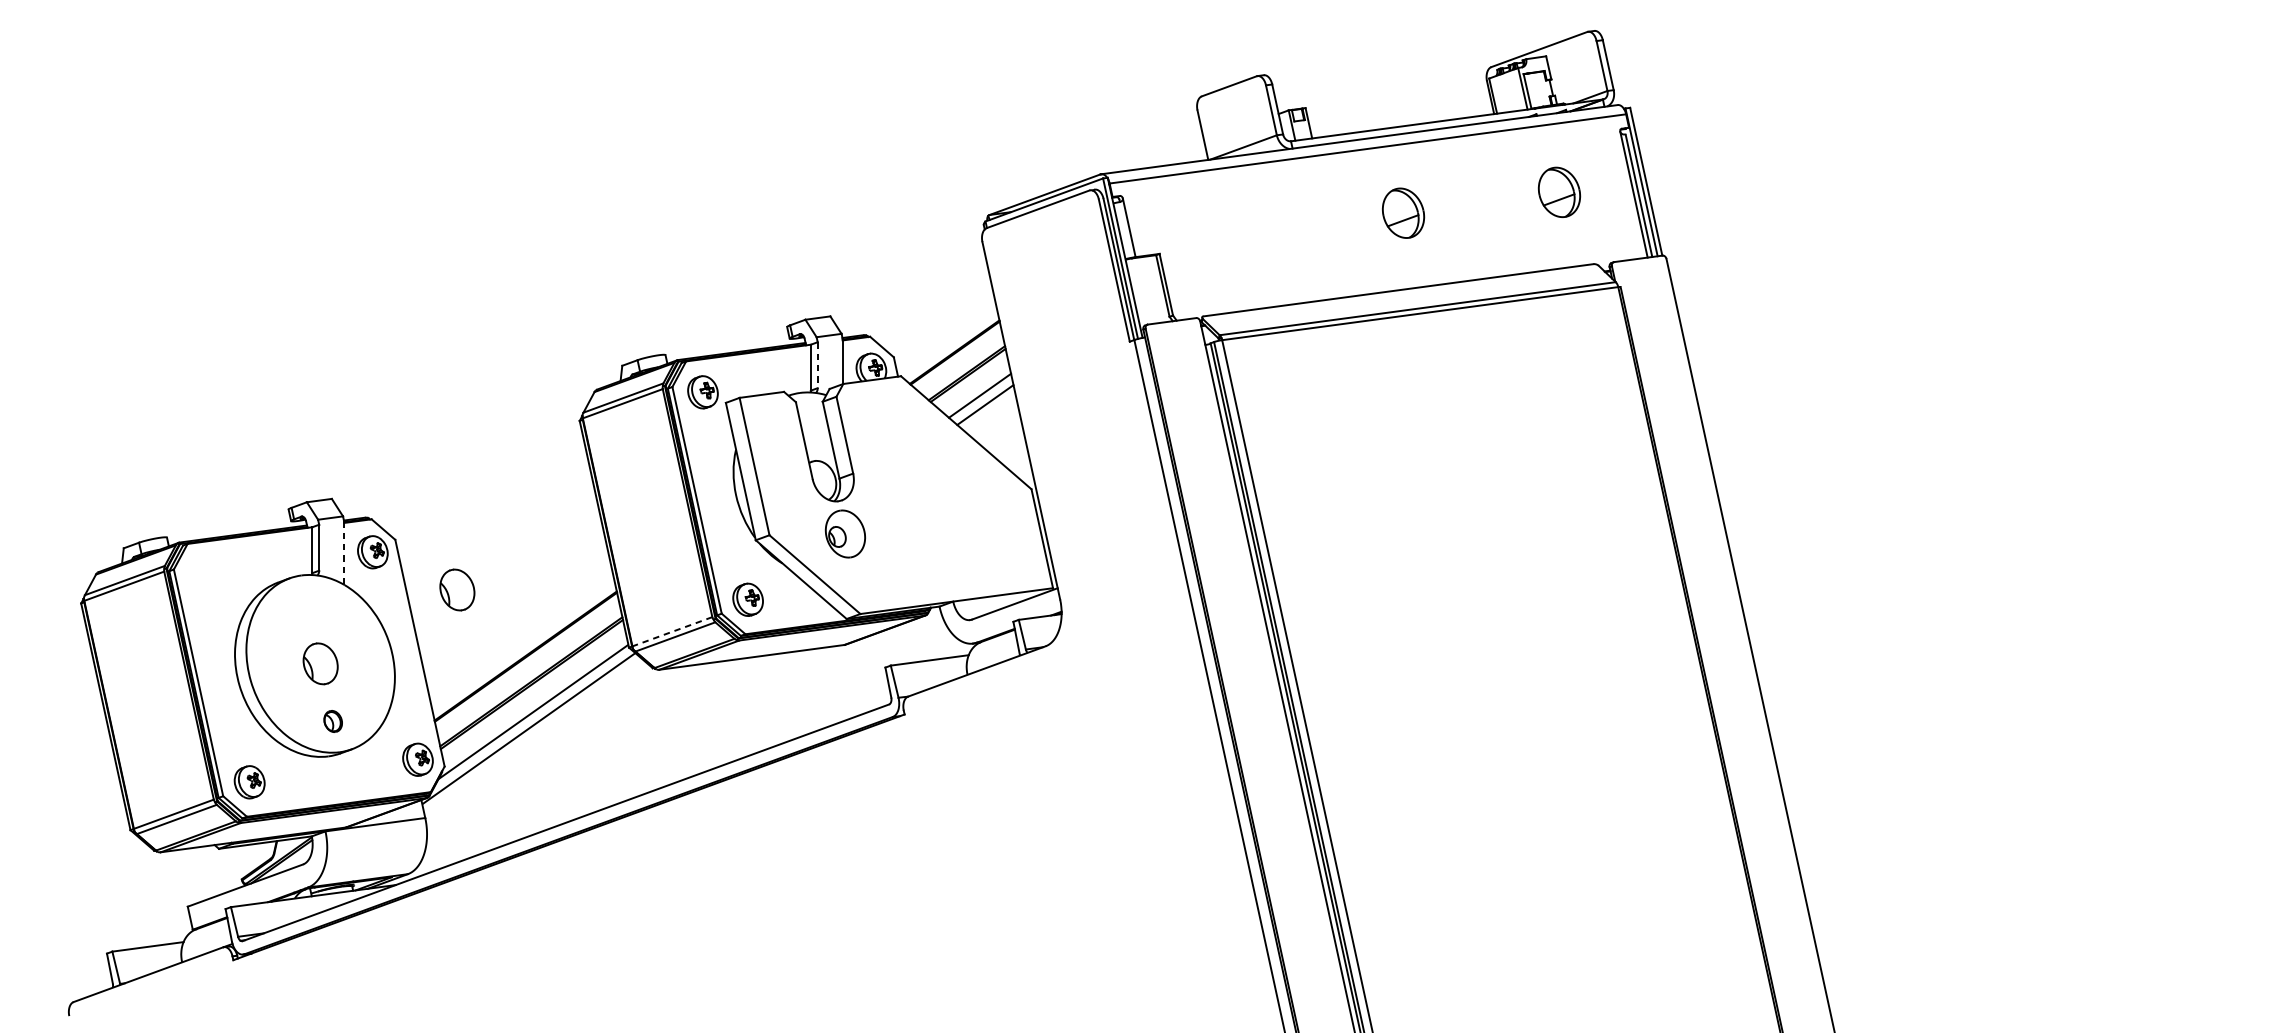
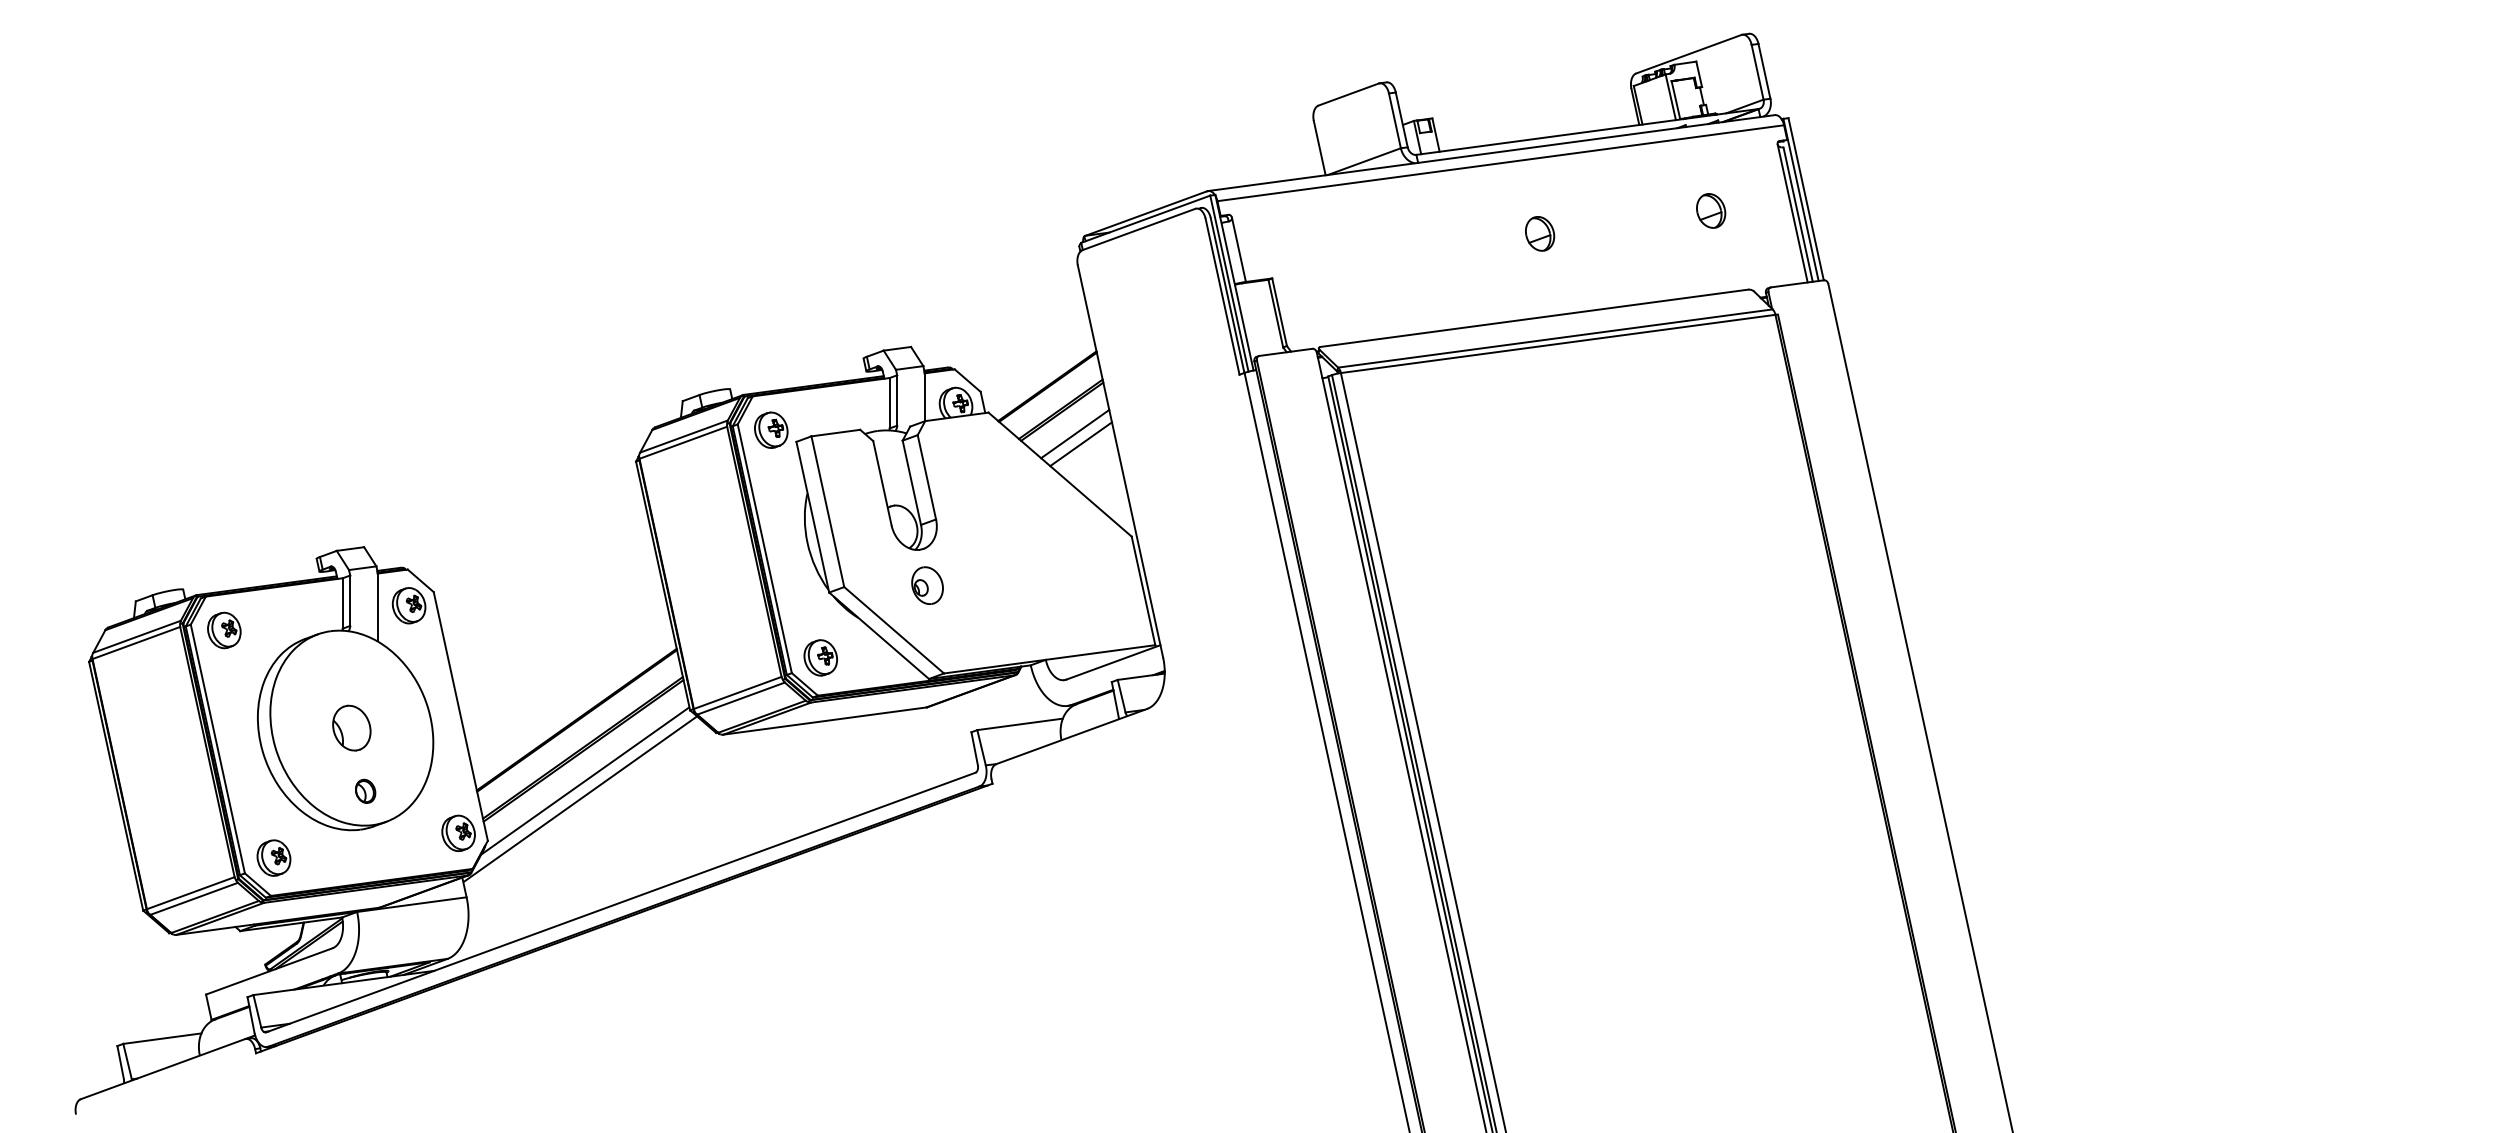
part: (1559, 192) -> (1711, 210), size x0.62
part: (1404, 212) -> (1540, 233), size x0.62
line: (818, 366) -> (897, 401), dashed -> solid
part: (845, 533) -> (927, 585), size x0.71
line: (344, 552) -> (377, 606), dashed -> solid
part: (204, 574) -> (224, 630), added
part: (457, 589) -> (501, 646), removed
line: (672, 631) -> (737, 692), dashed -> solid

